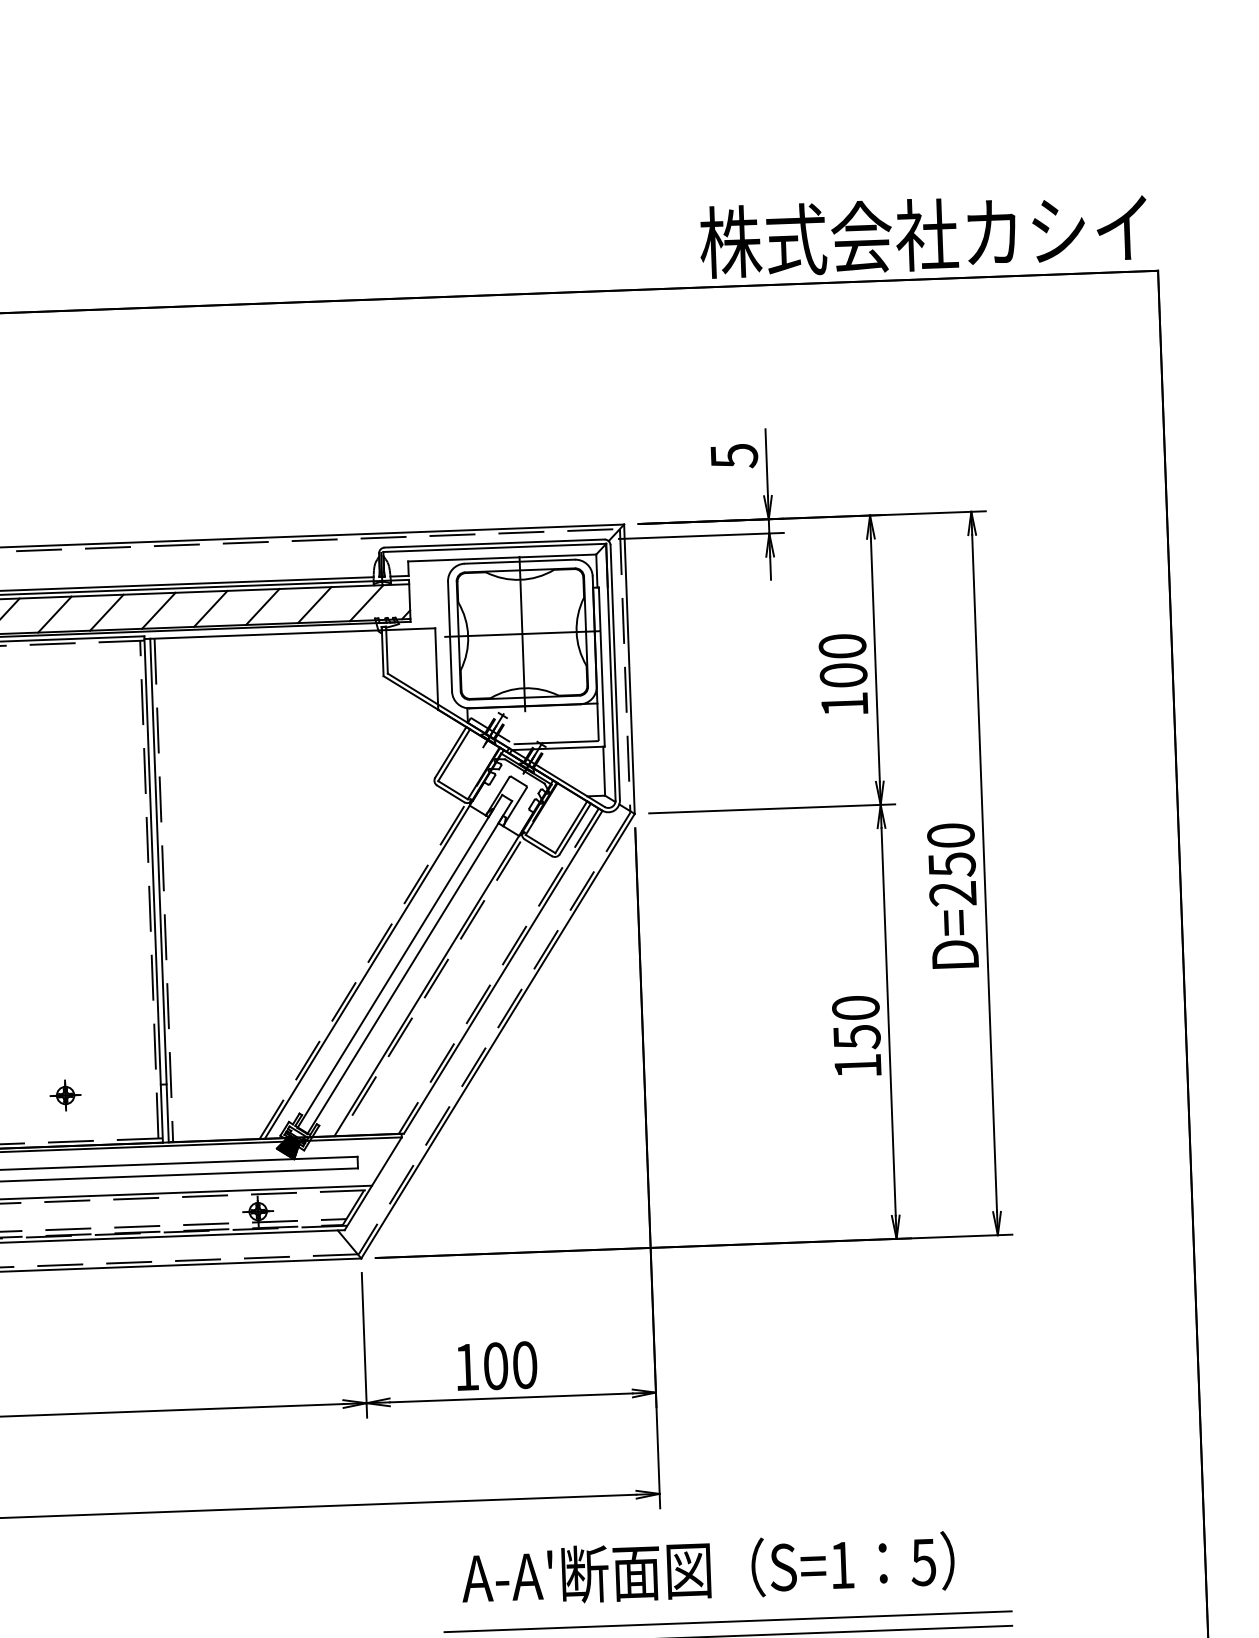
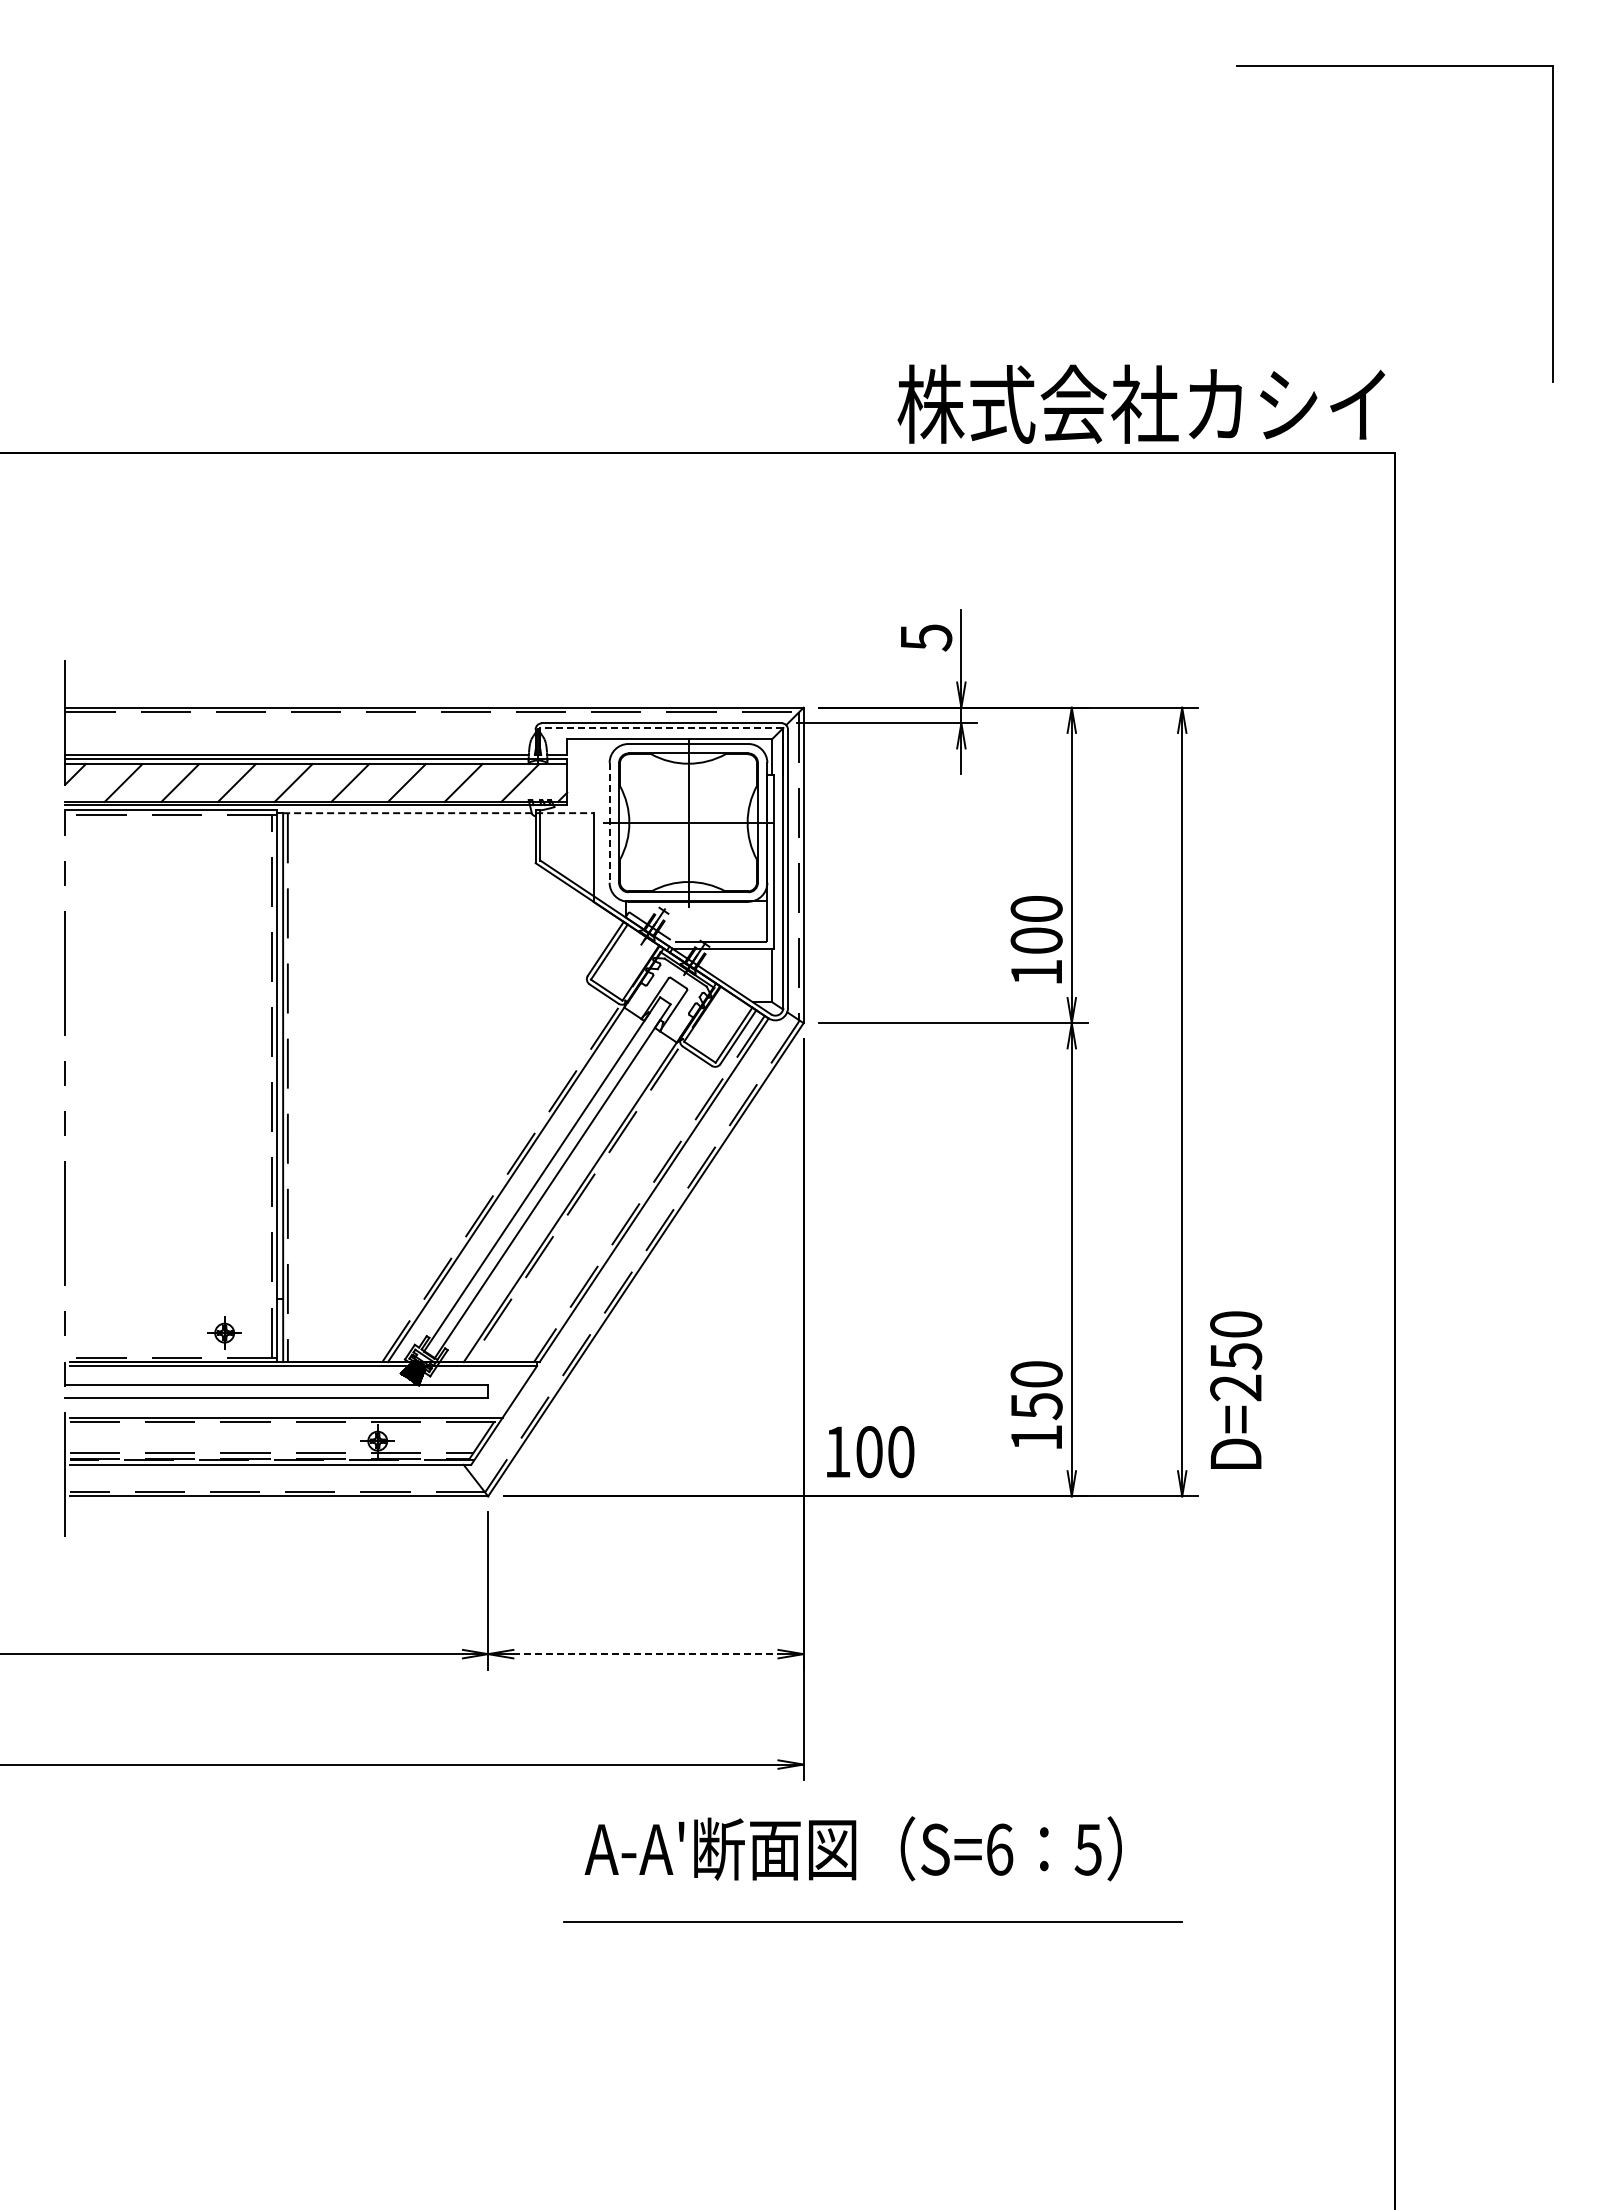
line: (494, 547) -> (661, 727), solid -> dashed
line: (292, 633) -> (438, 813), solid -> dashed
line: (449, 636) -> (609, 822), solid -> dashed
text: (843, 674) -> (1036, 939), moved
text: (953, 895) -> (1236, 1389), moved
text: (856, 1035) -> (1036, 1404), moved
part: (65, 1094) -> (224, 1332), moved
text: (496, 1366) -> (870, 1452), moved
line: (511, 1398) -> (646, 1654), solid -> dashed
text: (843, 1565) -> (1000, 1849), S=1 -> S=6
line: (727, 1621) -> (872, 1906), removed

